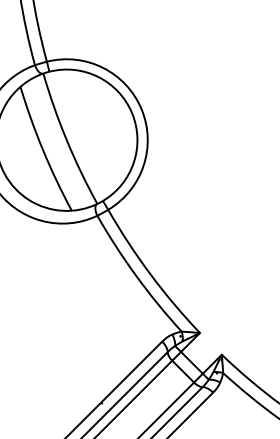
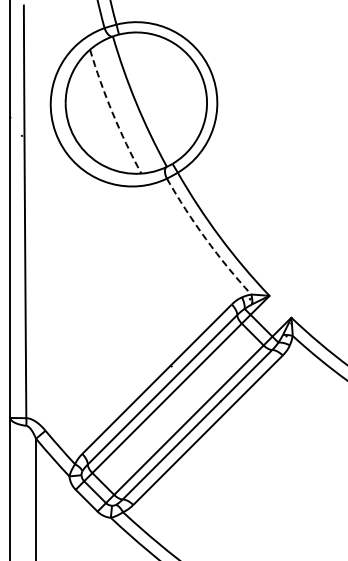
arc: (42, 149) -> (112, 112), solid -> dashed
arc: (135, 275) -> (205, 238), solid -> dashed

